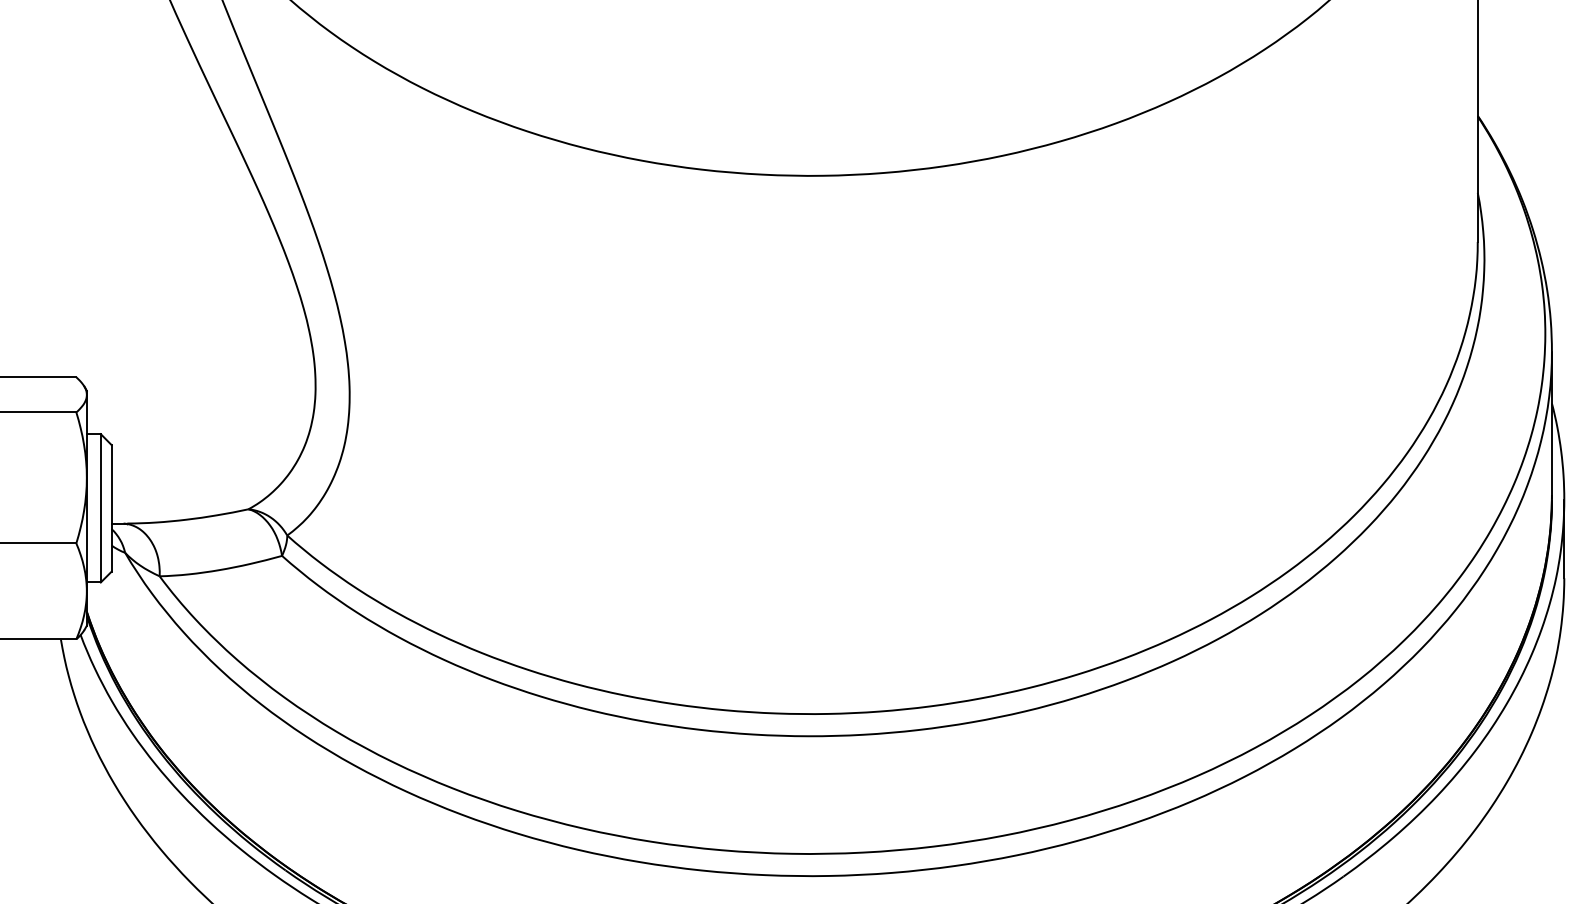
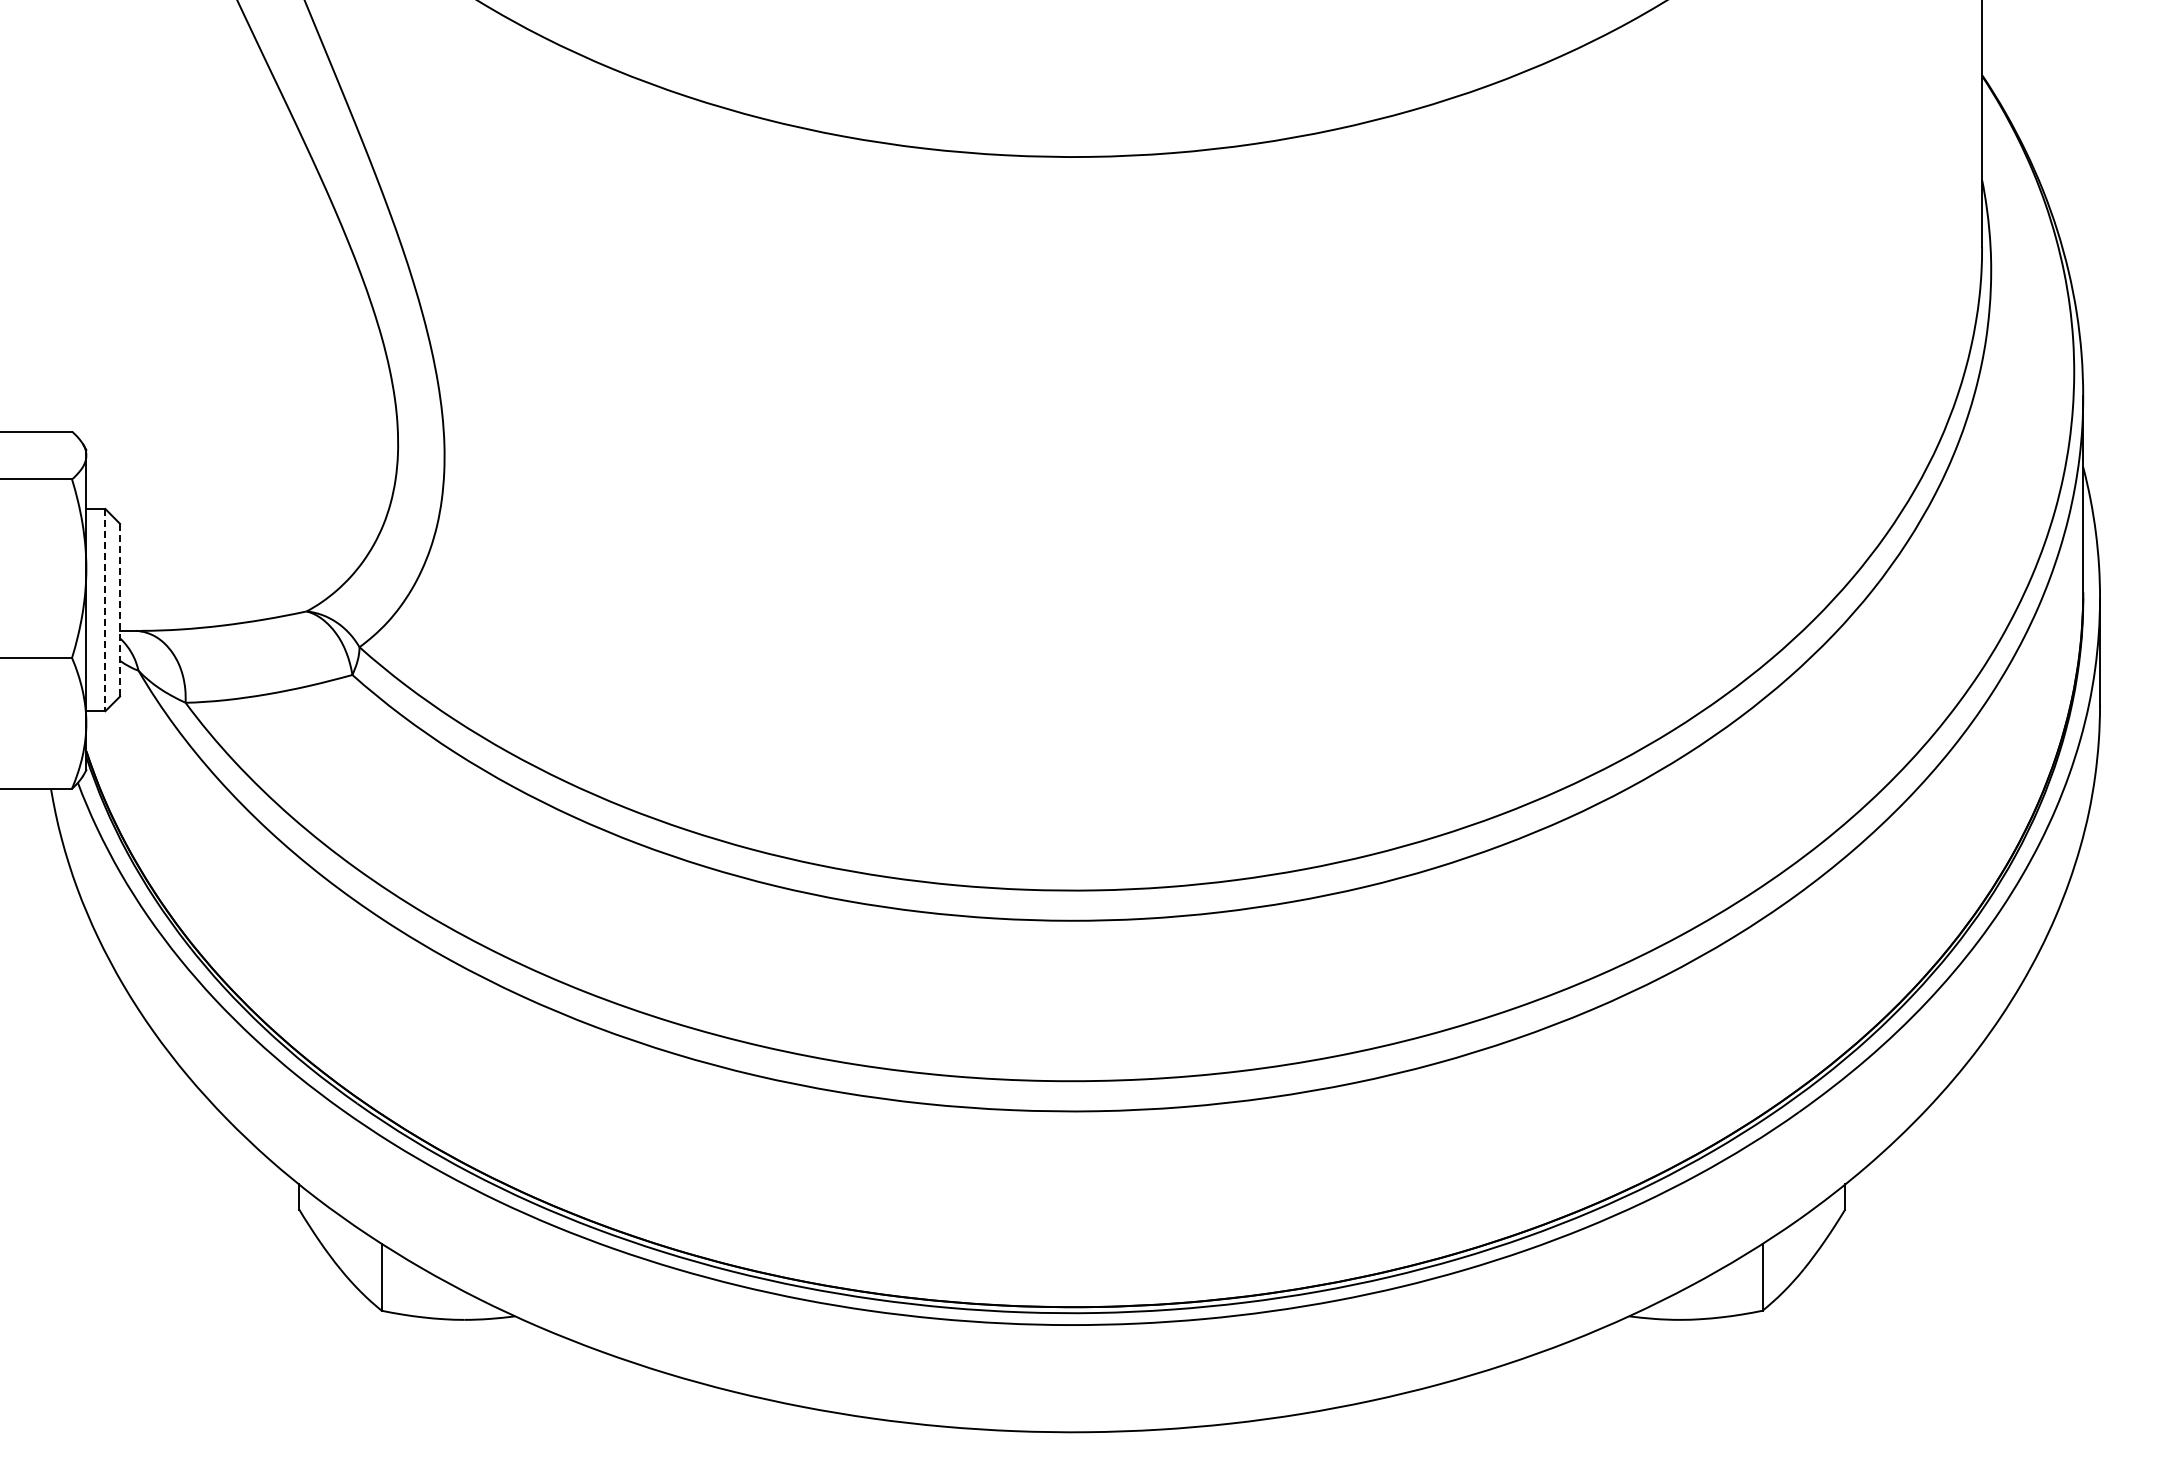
line: (100, 508) -> (105, 610), solid -> dashed
line: (111, 508) -> (120, 610), solid -> dashed

